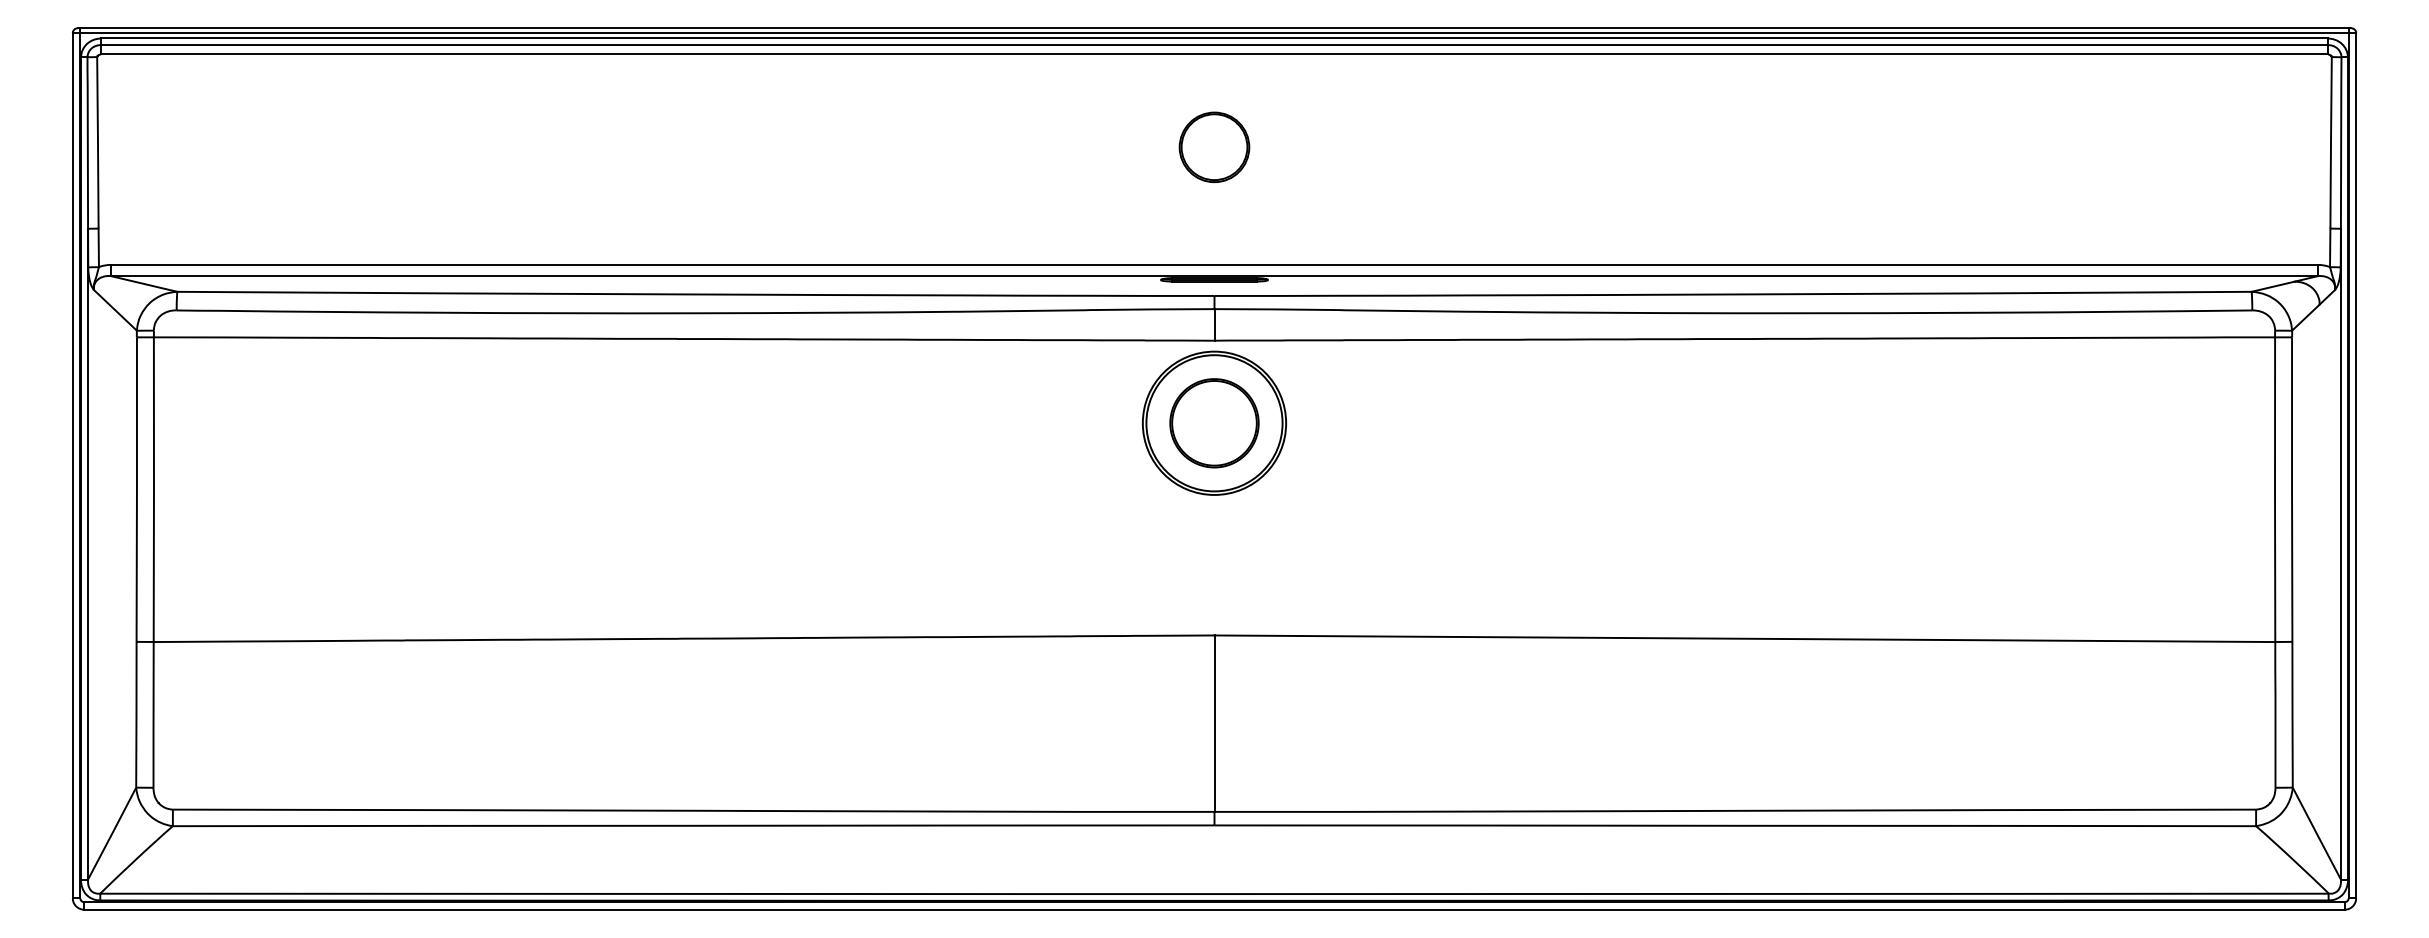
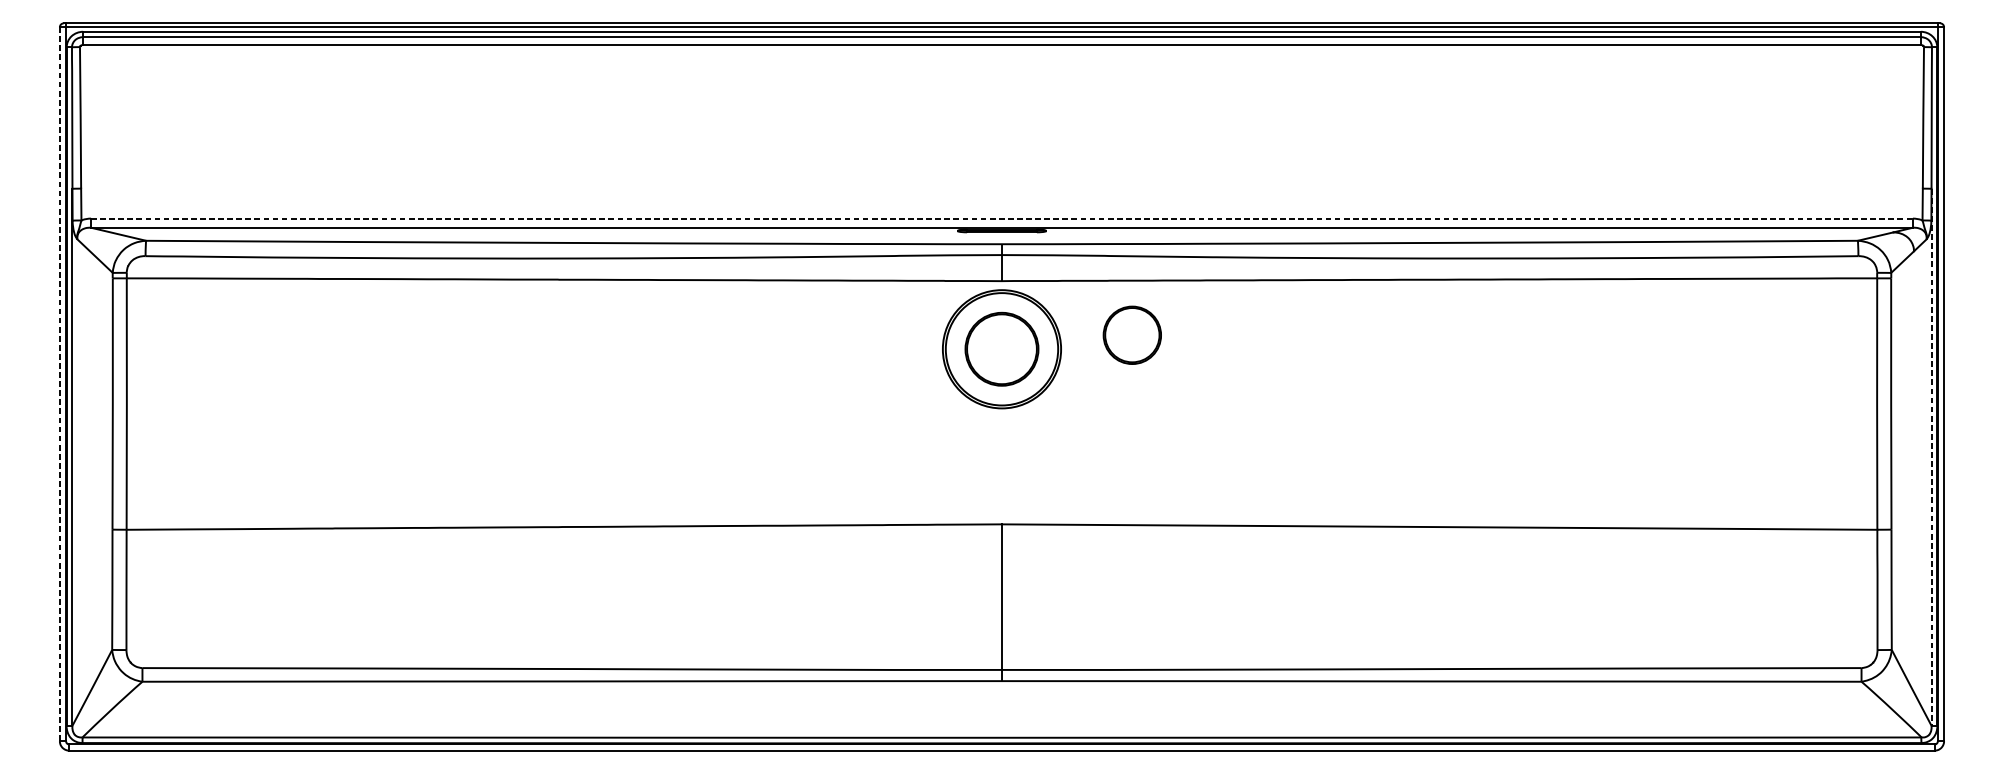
part: (1214, 147) -> (1132, 335), moved
line: (1214, 264) -> (1002, 218), solid -> dashed
line: (72, 465) -> (59, 384), solid -> dashed
line: (2340, 554) -> (1931, 457), solid -> dashed

